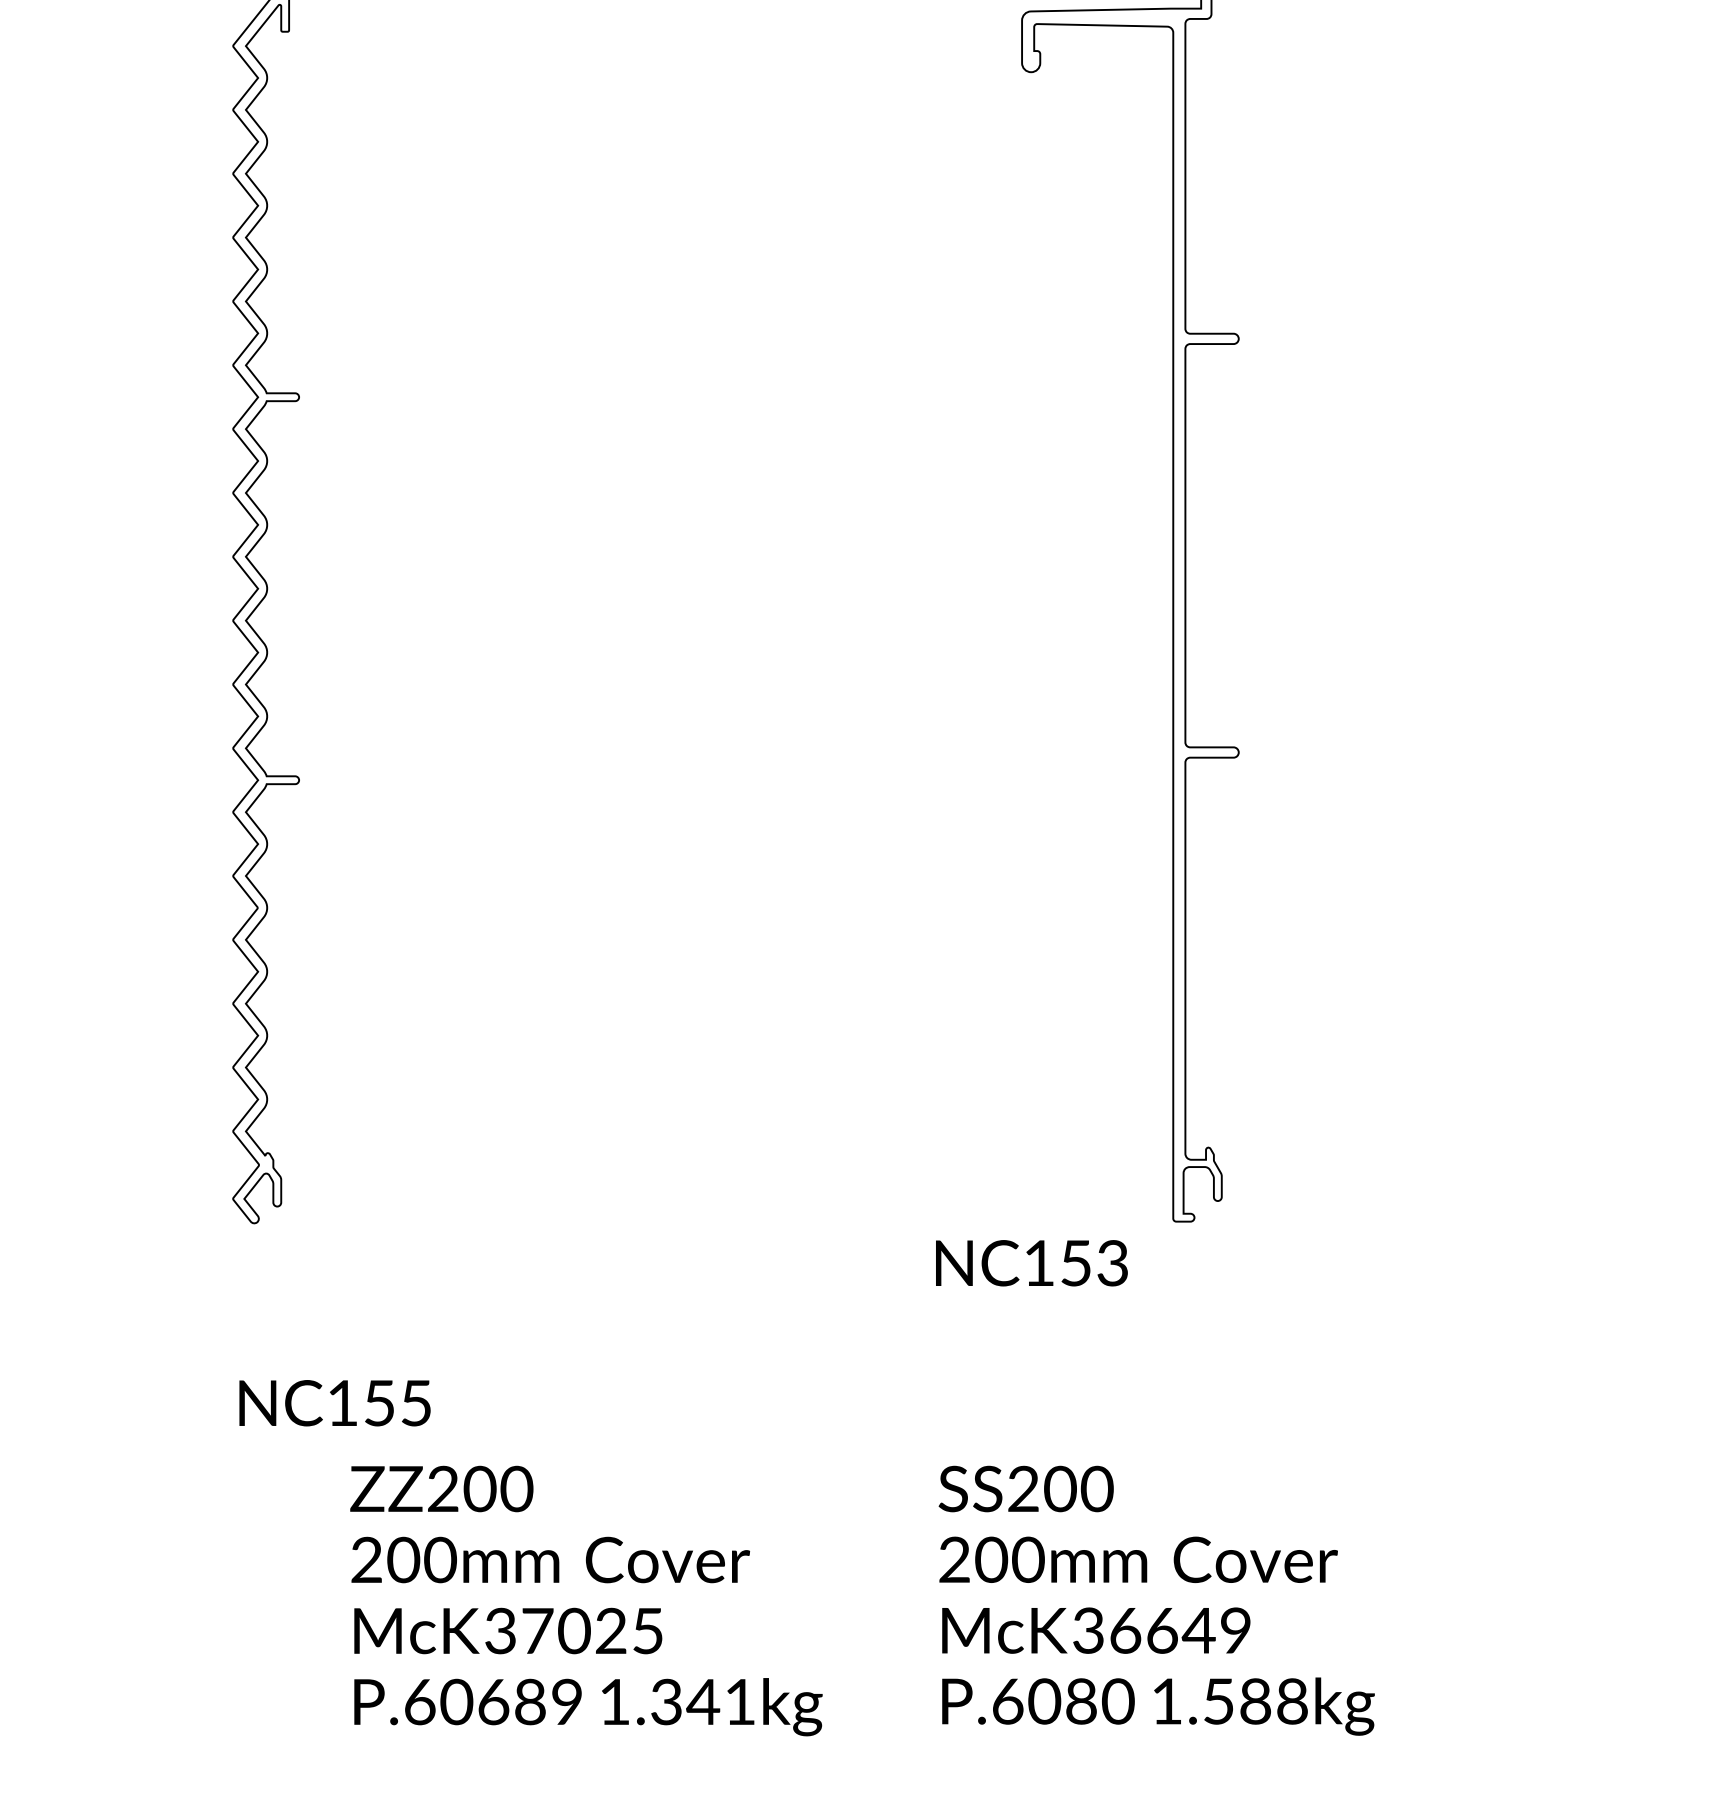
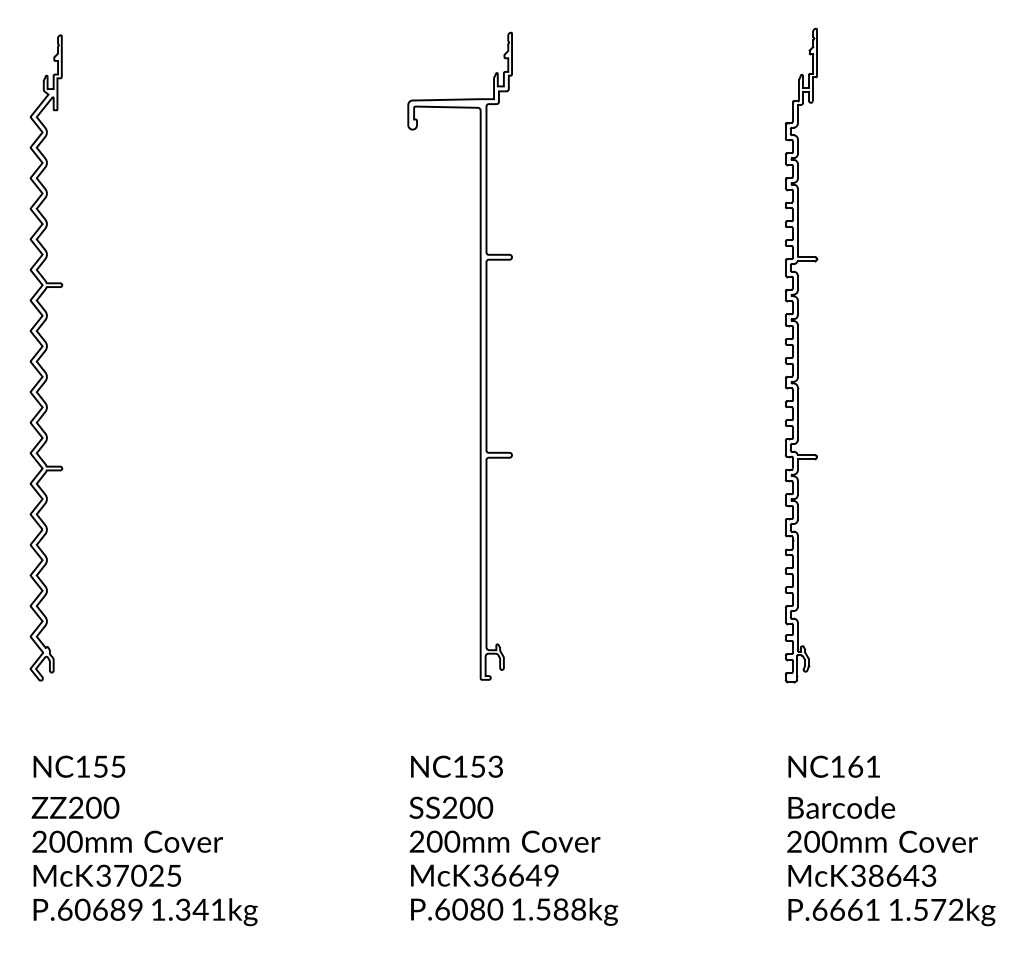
text: (1030, 1262) -> (456, 766), moved
text: (1156, 1599) -> (513, 860), moved
text: (585, 1601) -> (144, 861), moved

